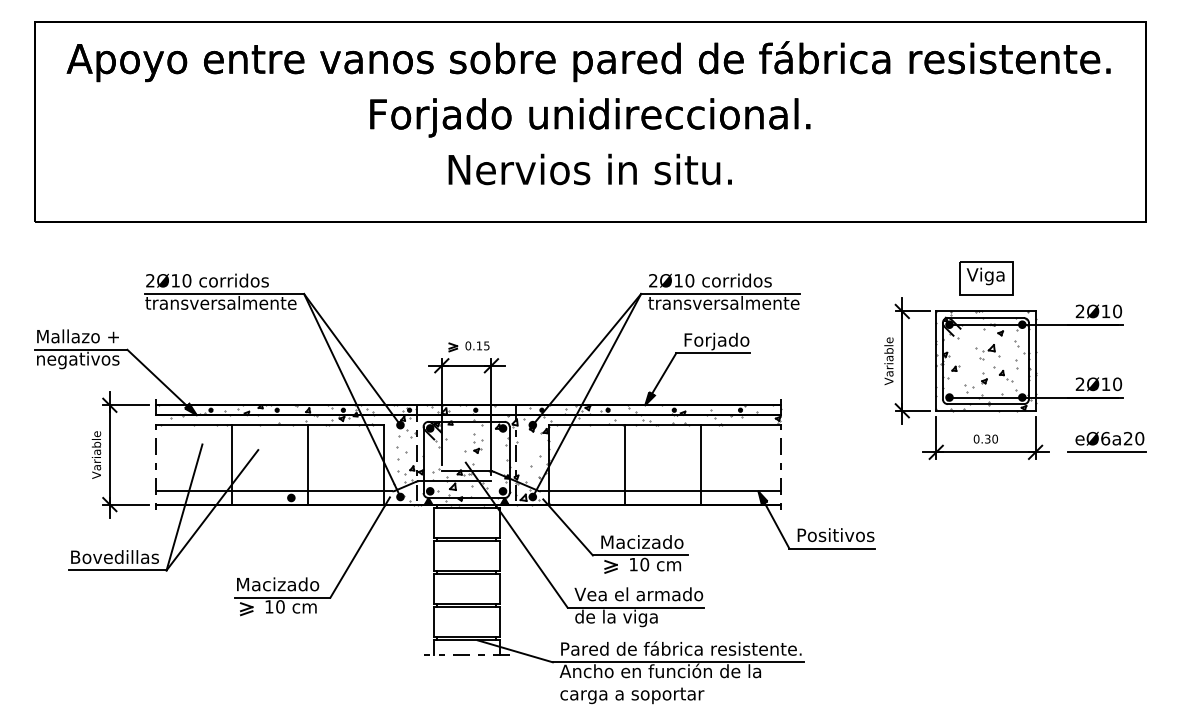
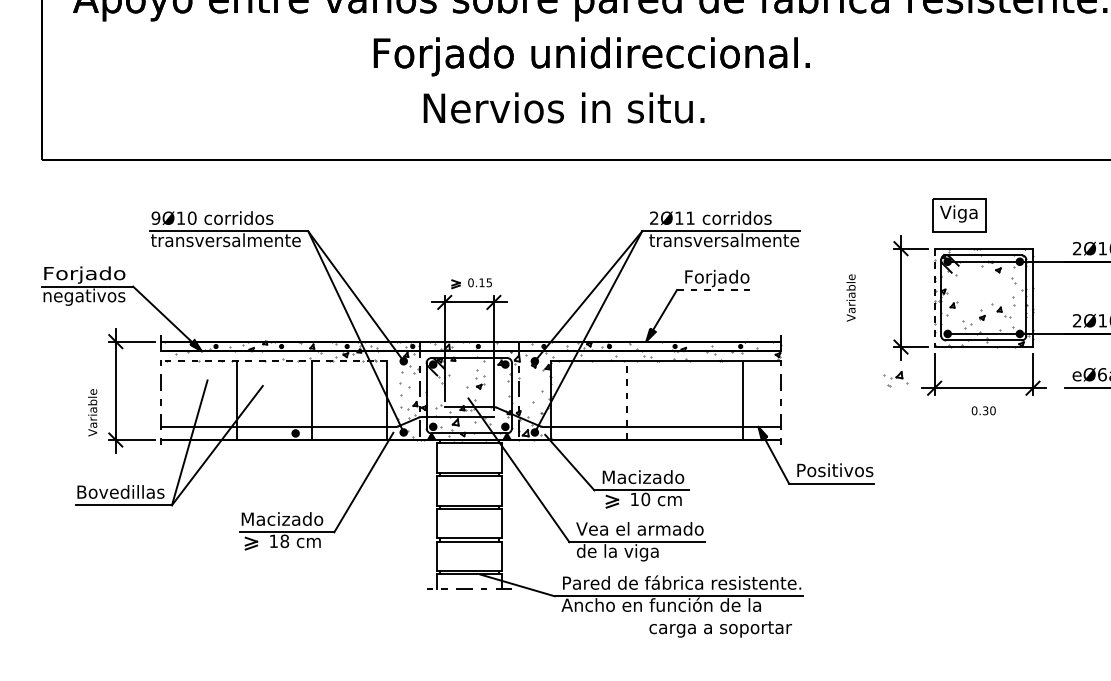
text: (589, 169) -> (563, 107), moved
part: (986, 278) -> (959, 215), moved
text: (150, 280) -> (156, 217), 2Ø10 -> 9Ø10
text: (689, 280) -> (690, 217), 2Ø10 -> 2Ø11
text: (78, 337) -> (84, 274), Mallazo + -> Forjado
part: (987, 352) -> (895, 379), moved
line: (713, 353) -> (713, 290), solid -> dashed
text: (888, 361) -> (850, 298), moved
line: (936, 361) -> (934, 298), solid -> dashed
line: (269, 425) -> (273, 361), solid -> dashed
text: (985, 438) -> (983, 410), moved
text: (96, 454) -> (92, 412), moved
line: (625, 464) -> (626, 400), solid -> dashed
line: (701, 464) -> (742, 400), moved
text: (280, 606) -> (284, 540), 10 -> 18
text: (632, 695) -> (720, 629), moved

